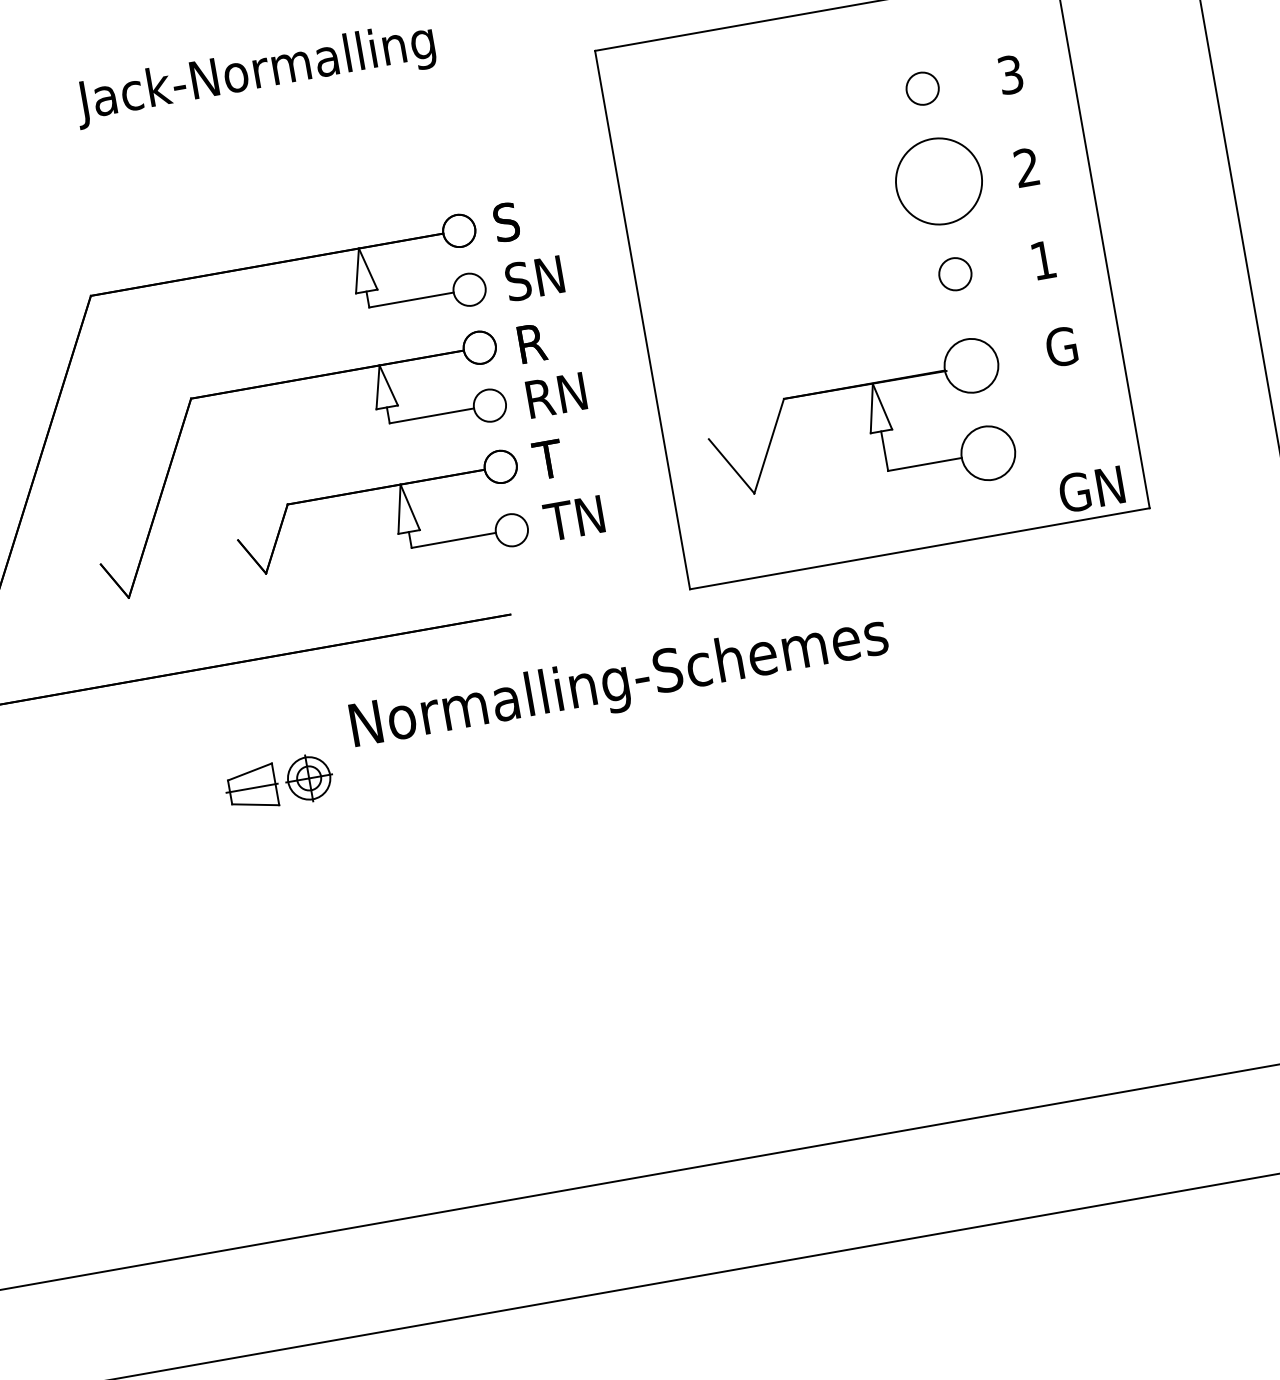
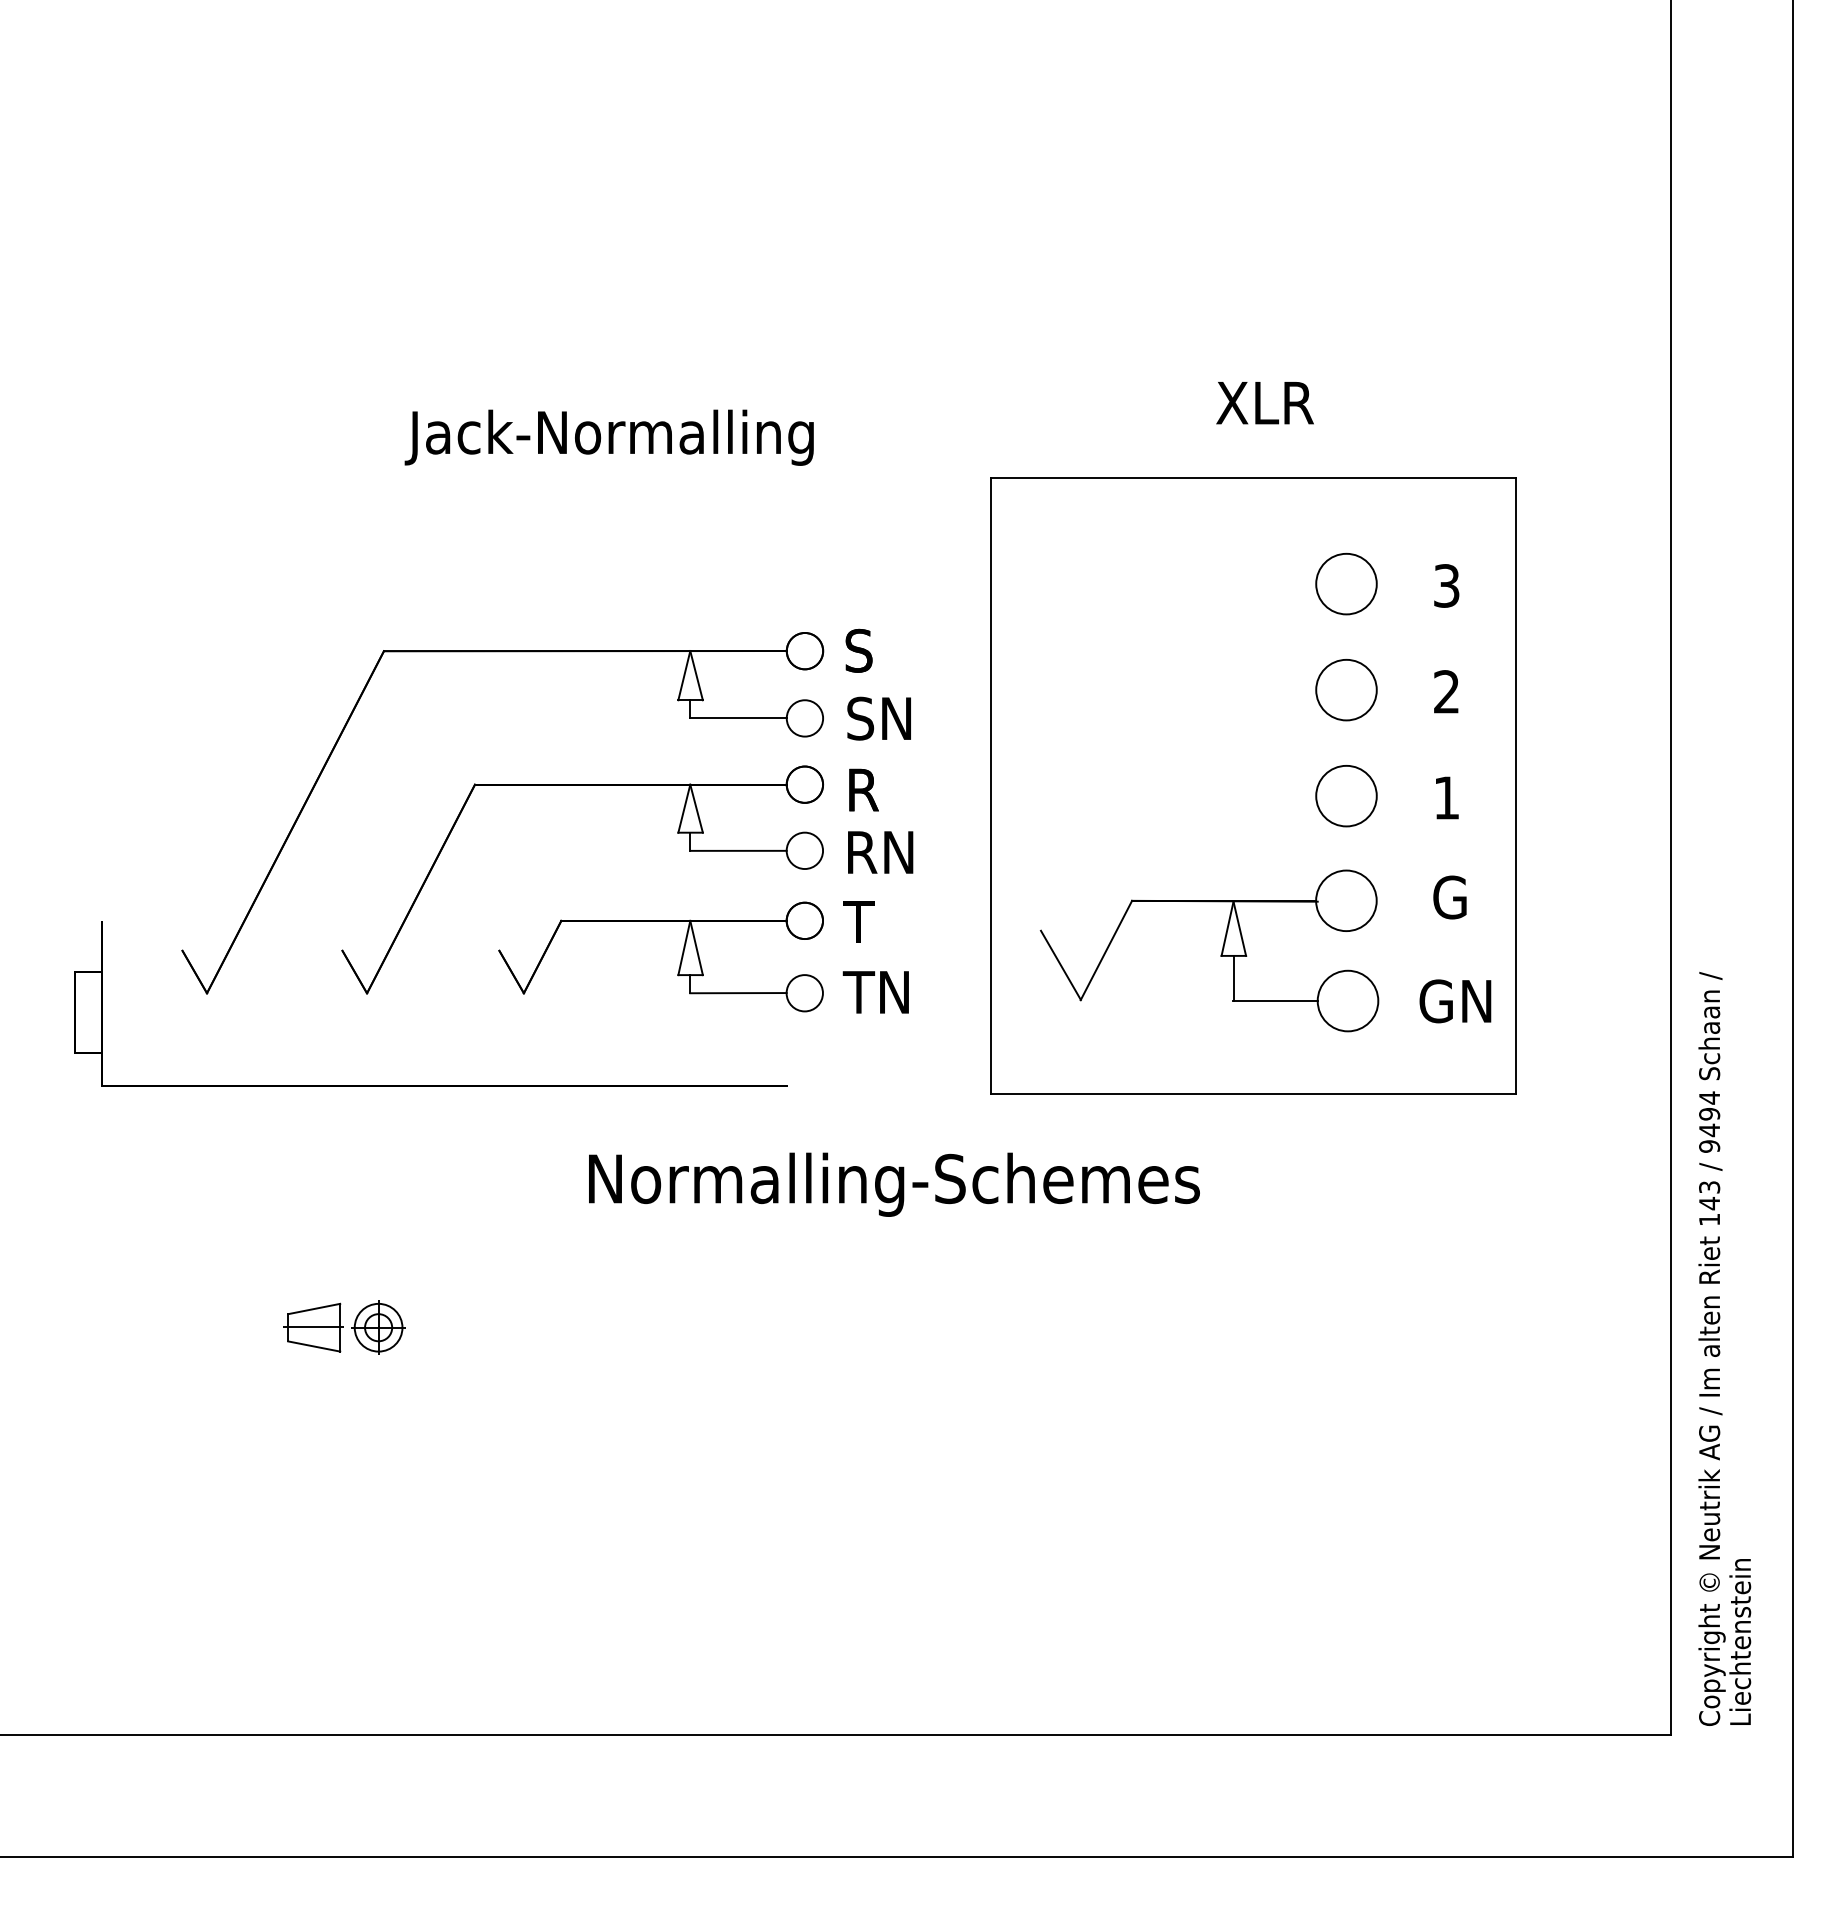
circle: (922, 88) -> (1346, 583), size x1.67
circle: (938, 180) -> (1346, 689), size x0.62
circle: (955, 273) -> (1346, 795), size x1.67
text: (1091, 489) -> (1455, 1001), moved
part: (279, 783) -> (344, 1327), moved

